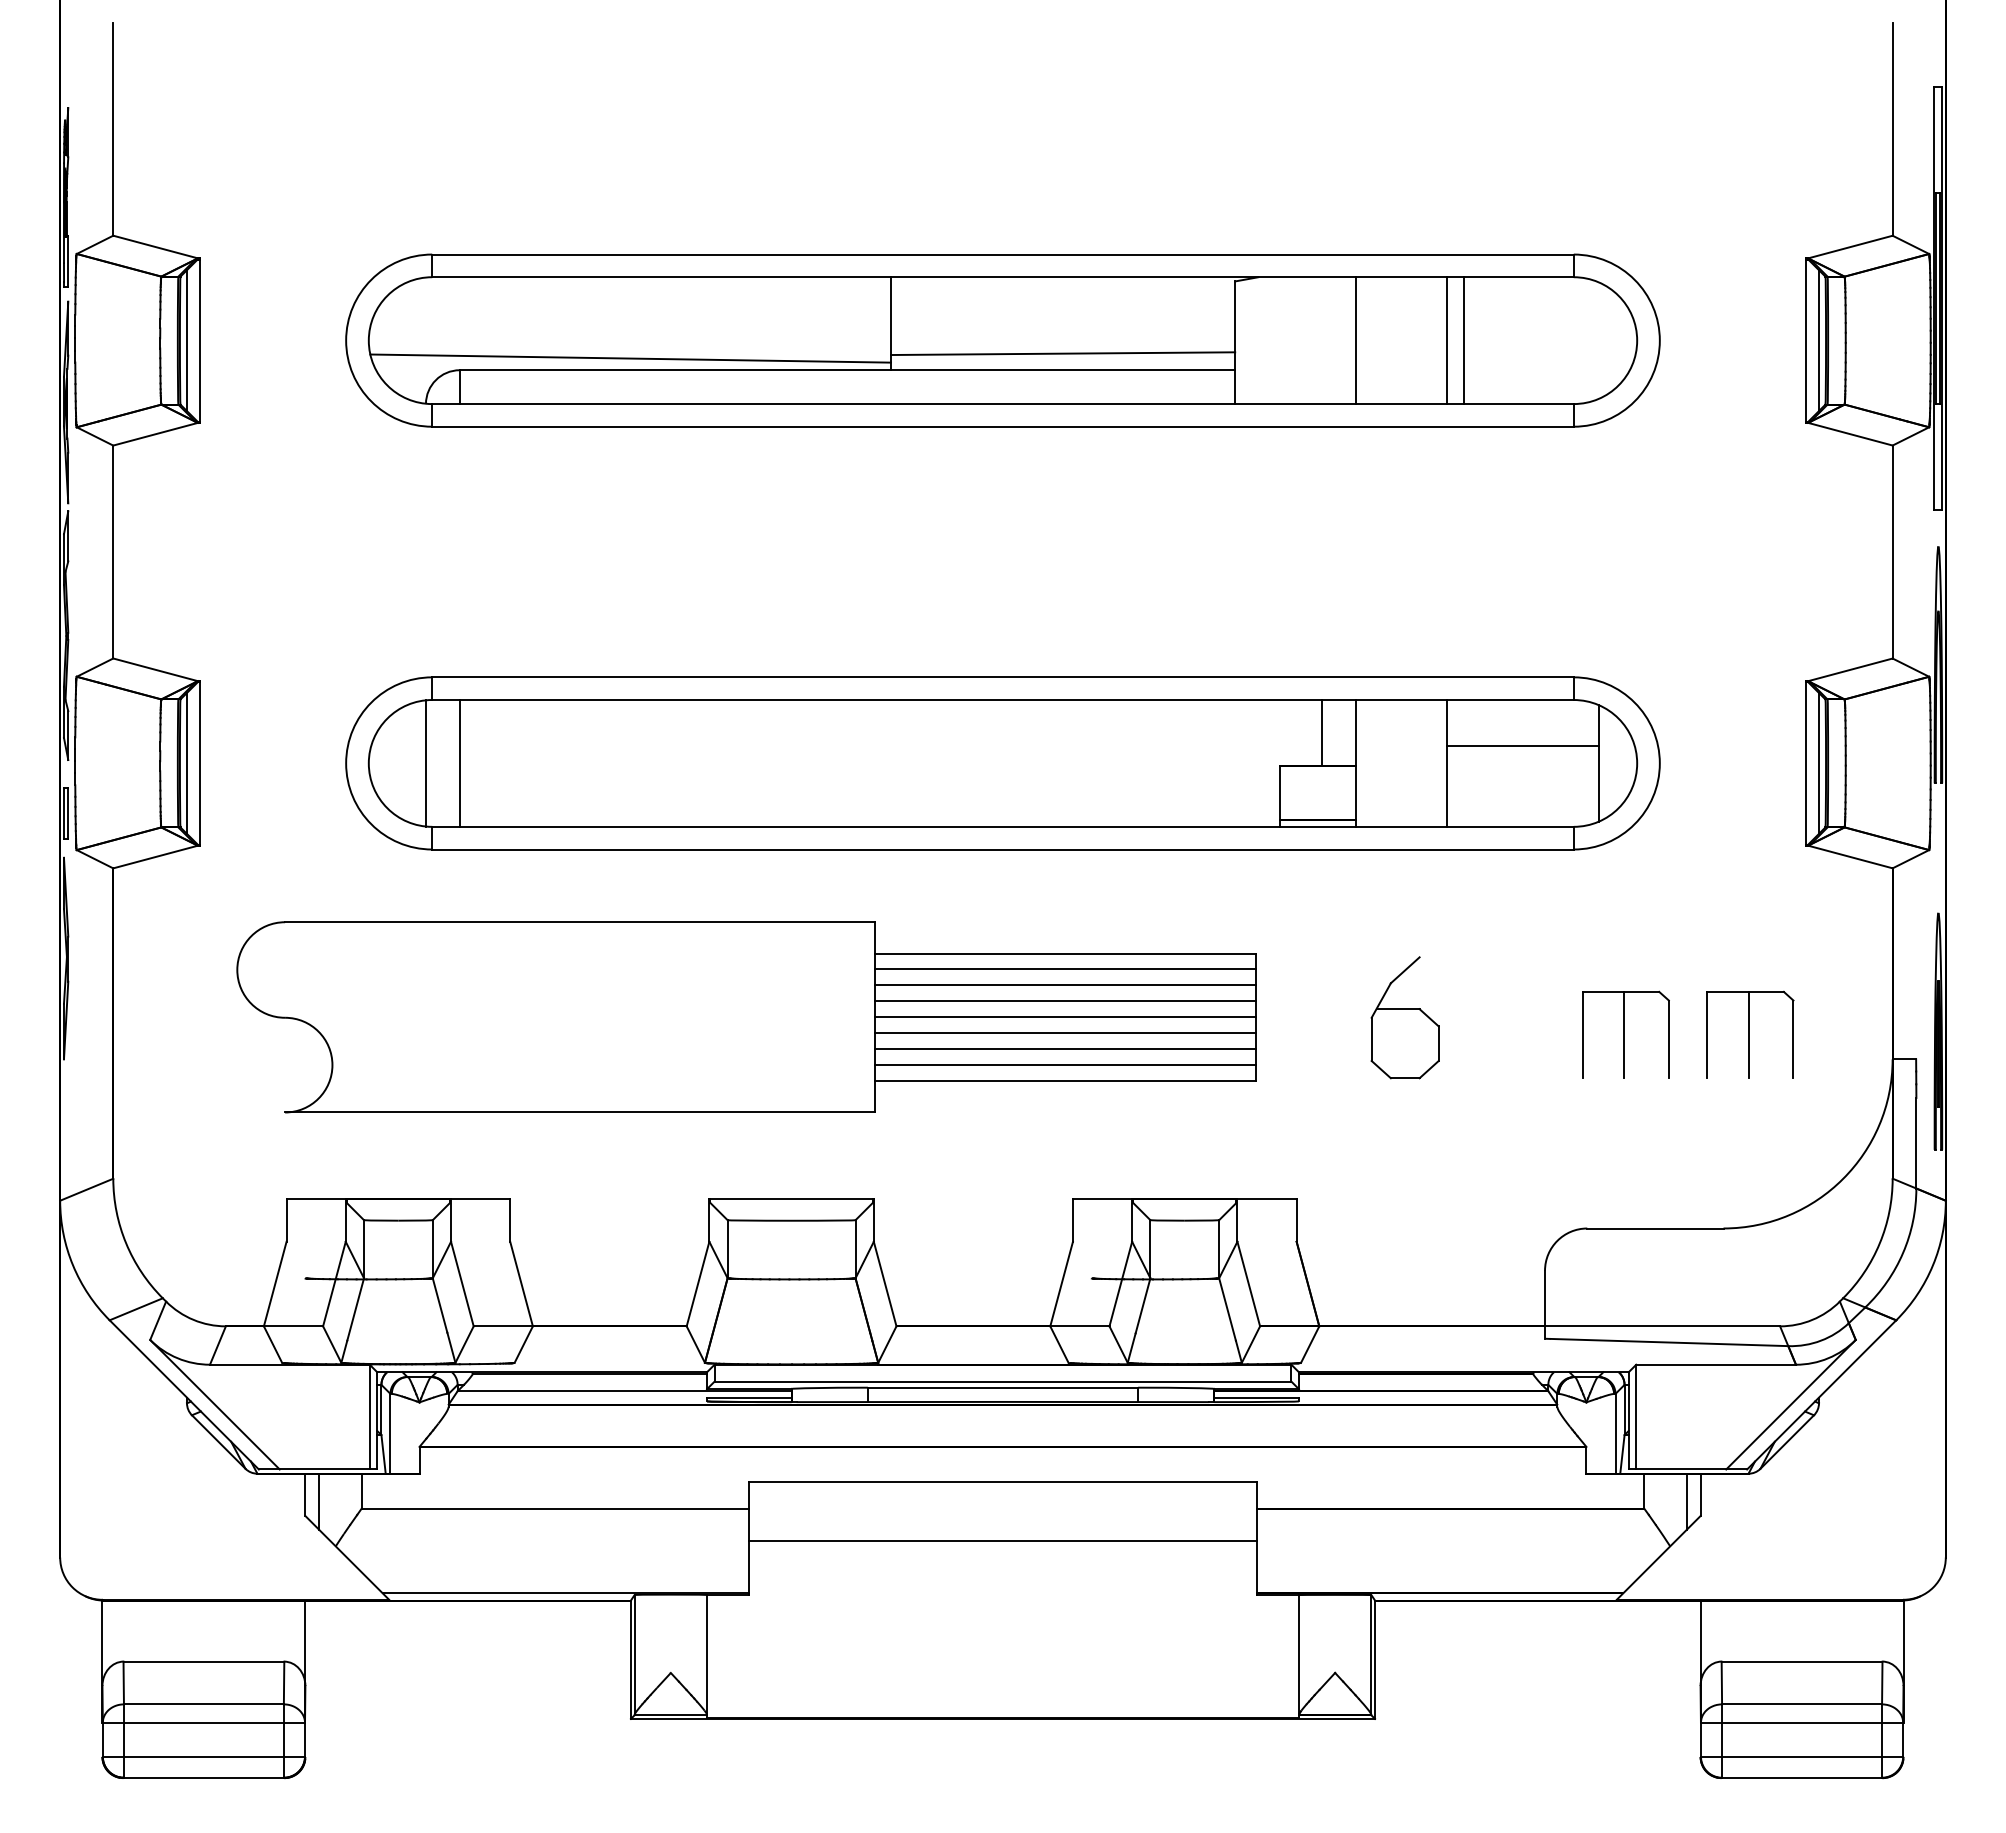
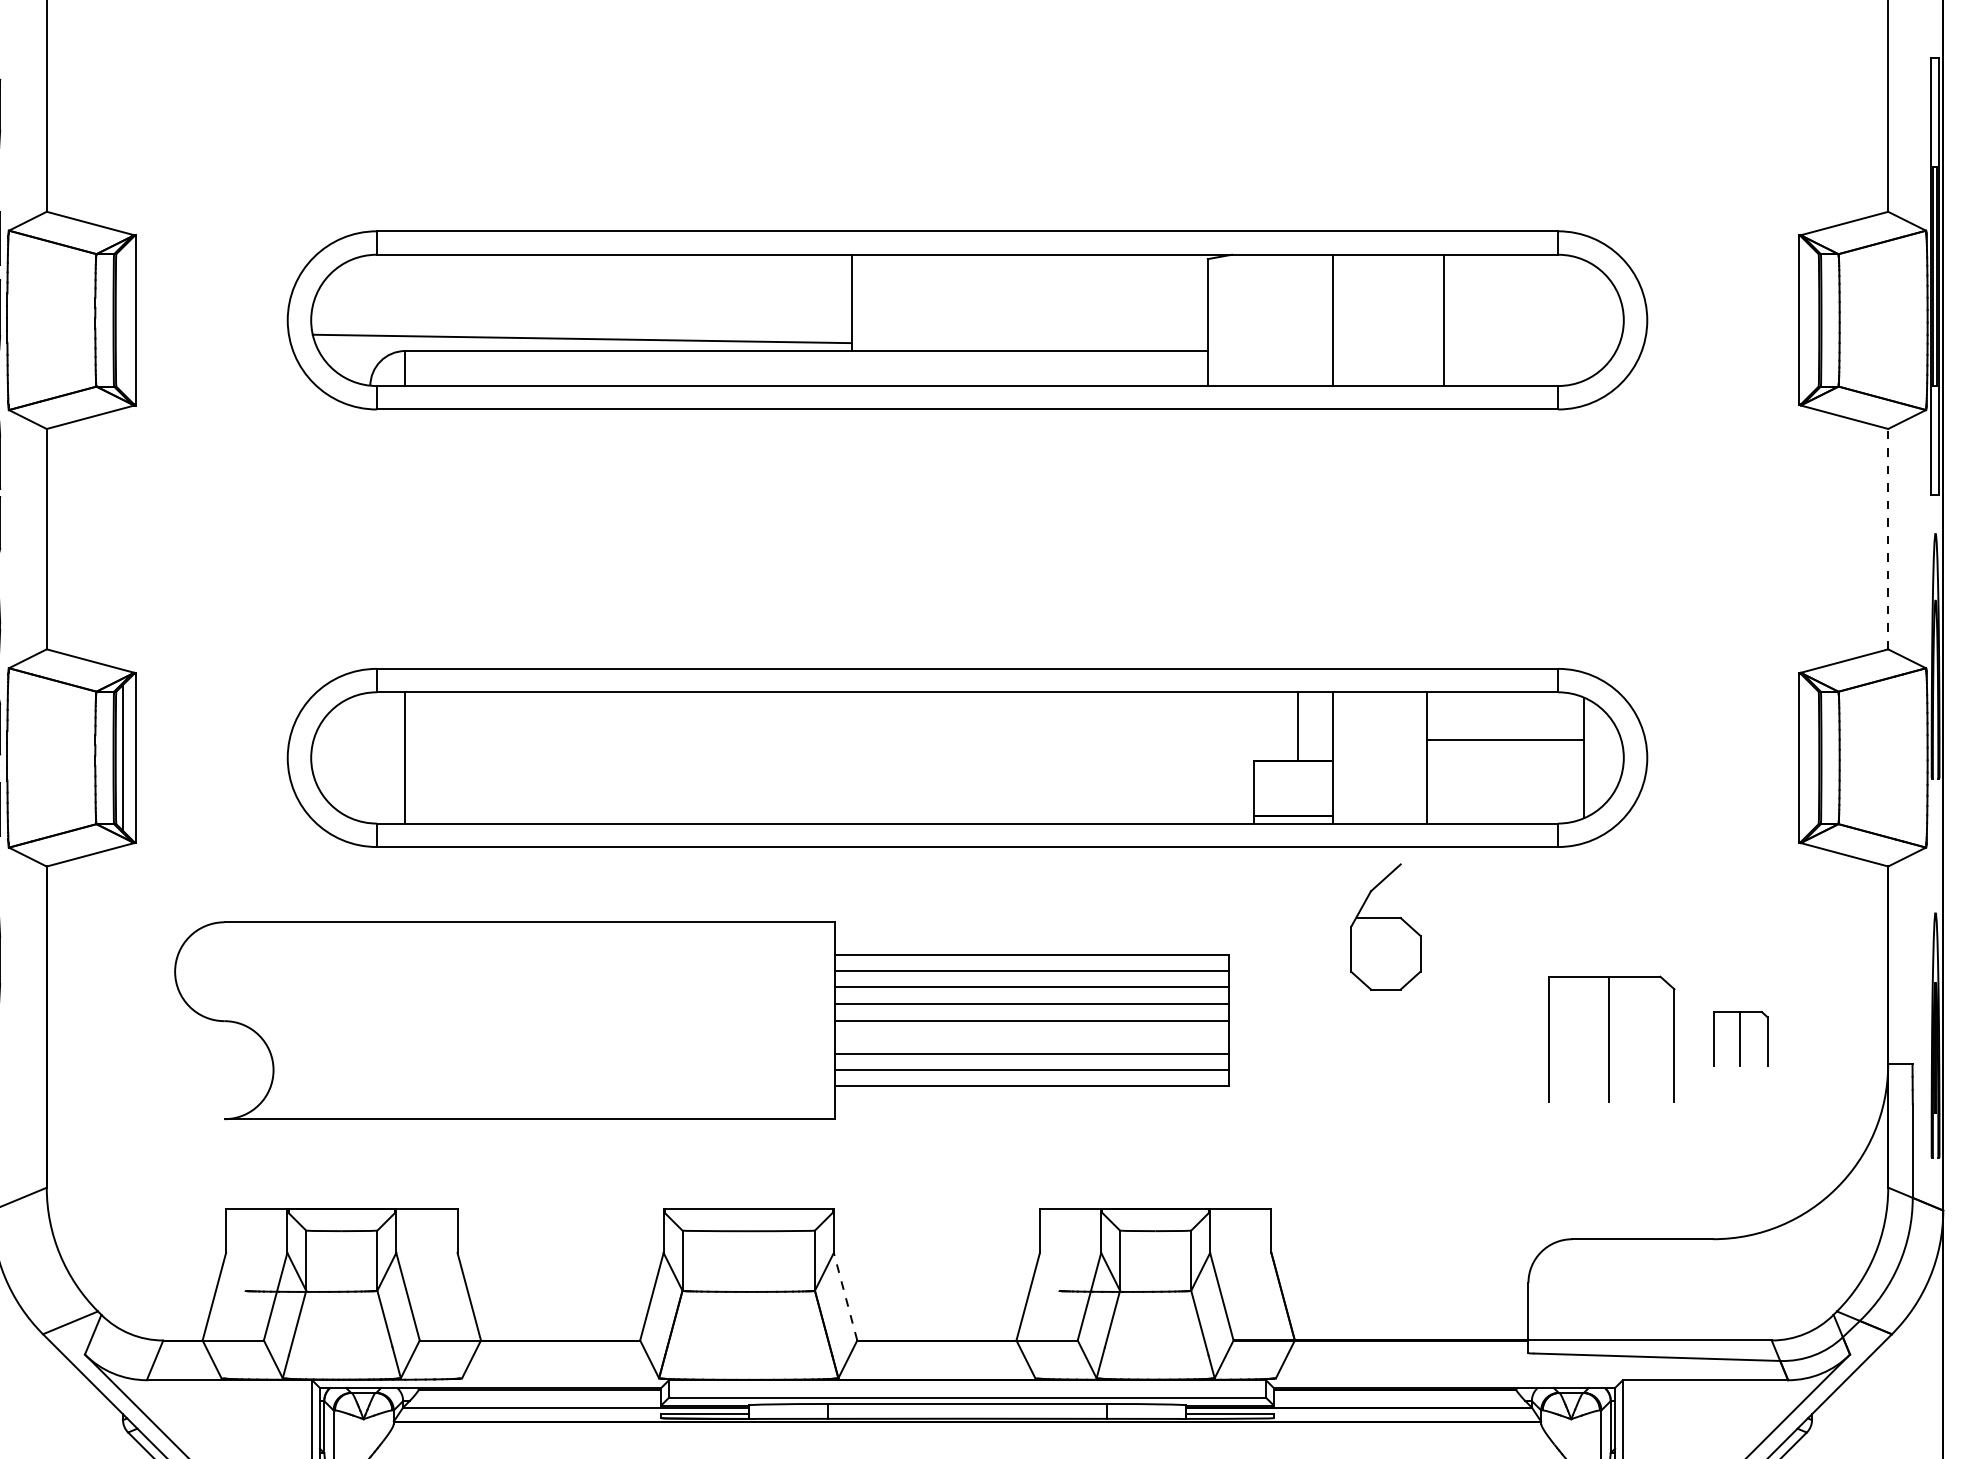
line: (187, 340) -> (123, 320), removed
line: (1446, 340) -> (1426, 320), removed
line: (1818, 340) -> (1811, 320), removed
line: (1063, 353) -> (1030, 333), removed
line: (1892, 552) -> (1888, 539), solid -> dashed
line: (1818, 762) -> (1811, 756), removed
line: (425, 763) -> (369, 758), removed
part: (1404, 1017) -> (1385, 926), moved
line: (1065, 1033) -> (1032, 1037), removed
part: (1625, 1034) -> (1611, 1038), size x1.4
part: (1750, 1034) -> (1741, 1038), size x0.6
line: (885, 1284) -> (845, 1297), solid -> dashed

